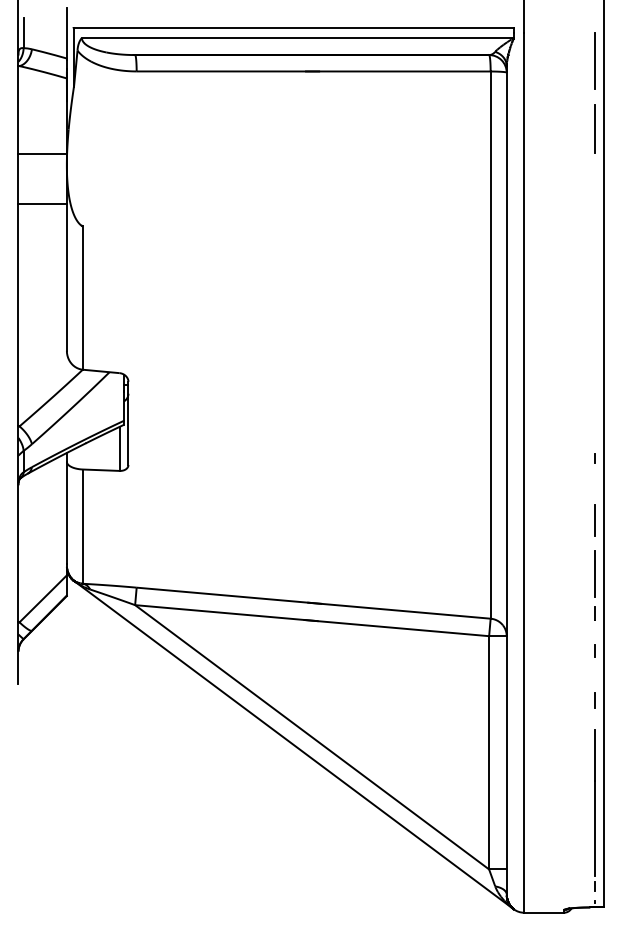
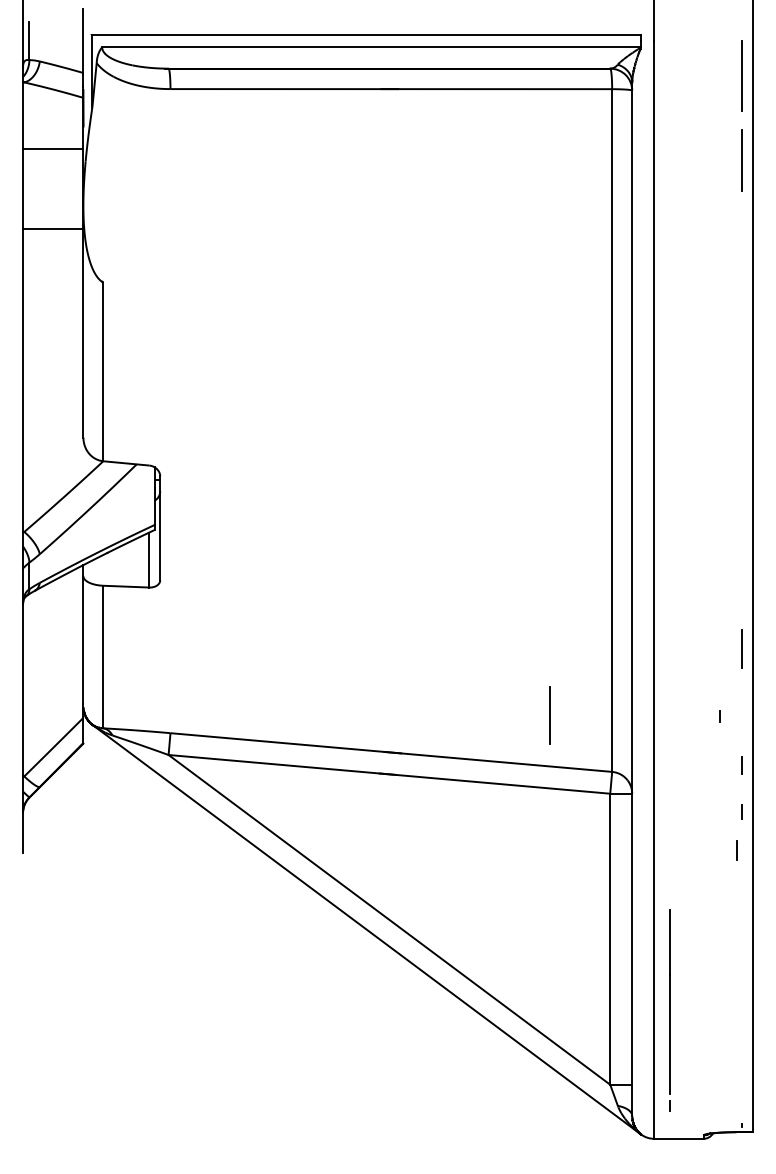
line: (42, 153) -> (52, 149), moved
line: (42, 204) -> (52, 228), moved
line: (594, 458) -> (719, 716), moved
line: (594, 573) -> (549, 715), moved
line: (594, 700) -> (736, 850), moved
line: (594, 810) -> (669, 1011), moved

